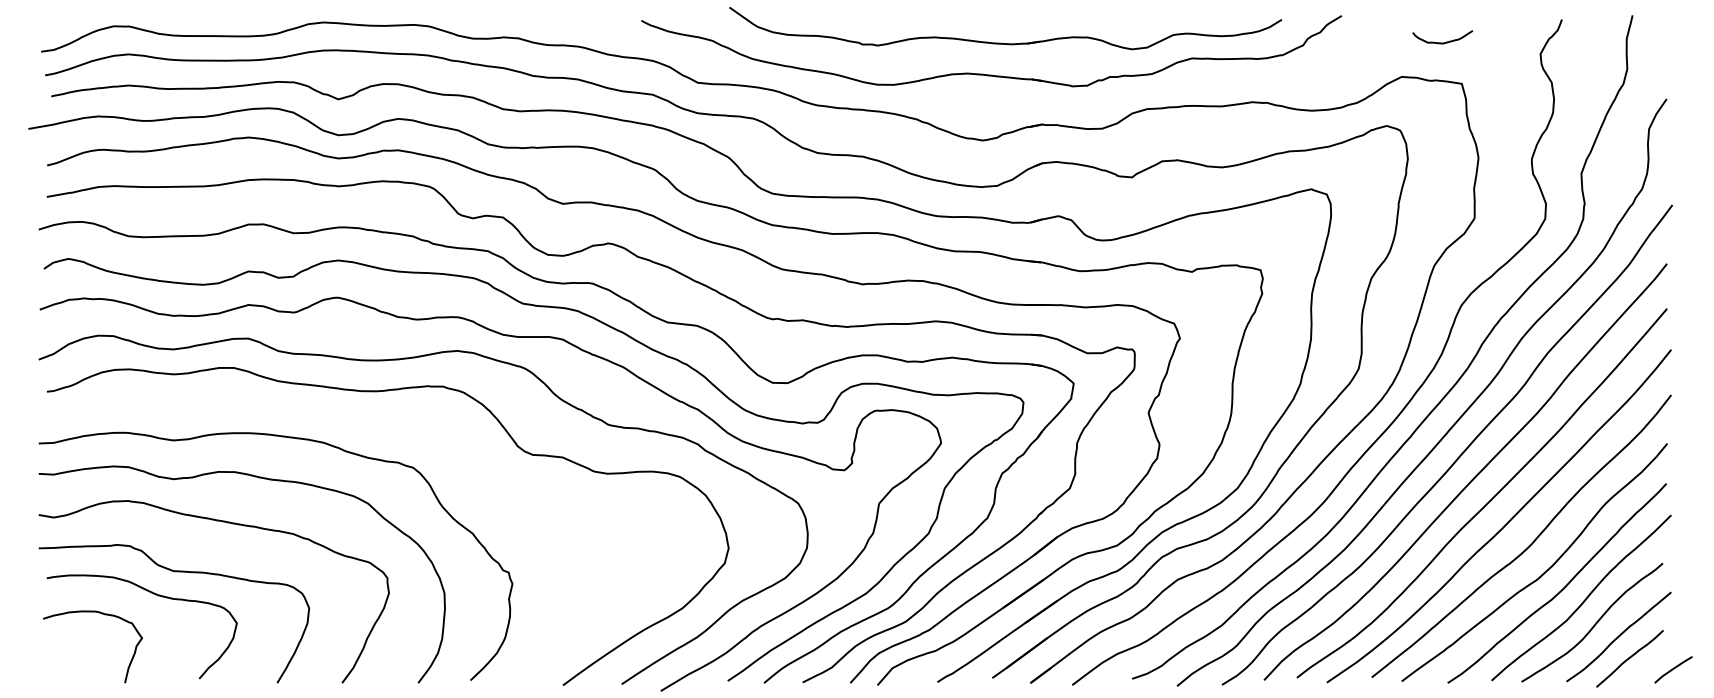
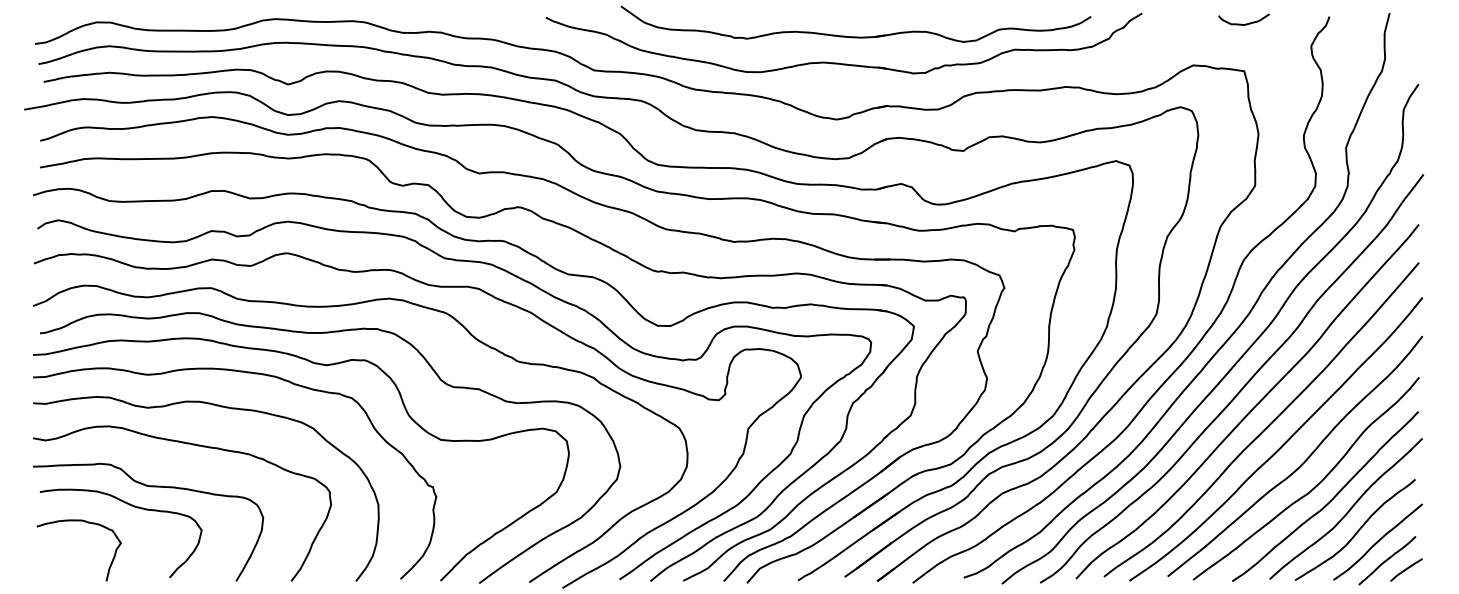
curve: (1439, 41) -> (1241, 23), moved
curve: (376, 429) -> (320, 365), added
line: (1673, 669) -> (1406, 569), moved

